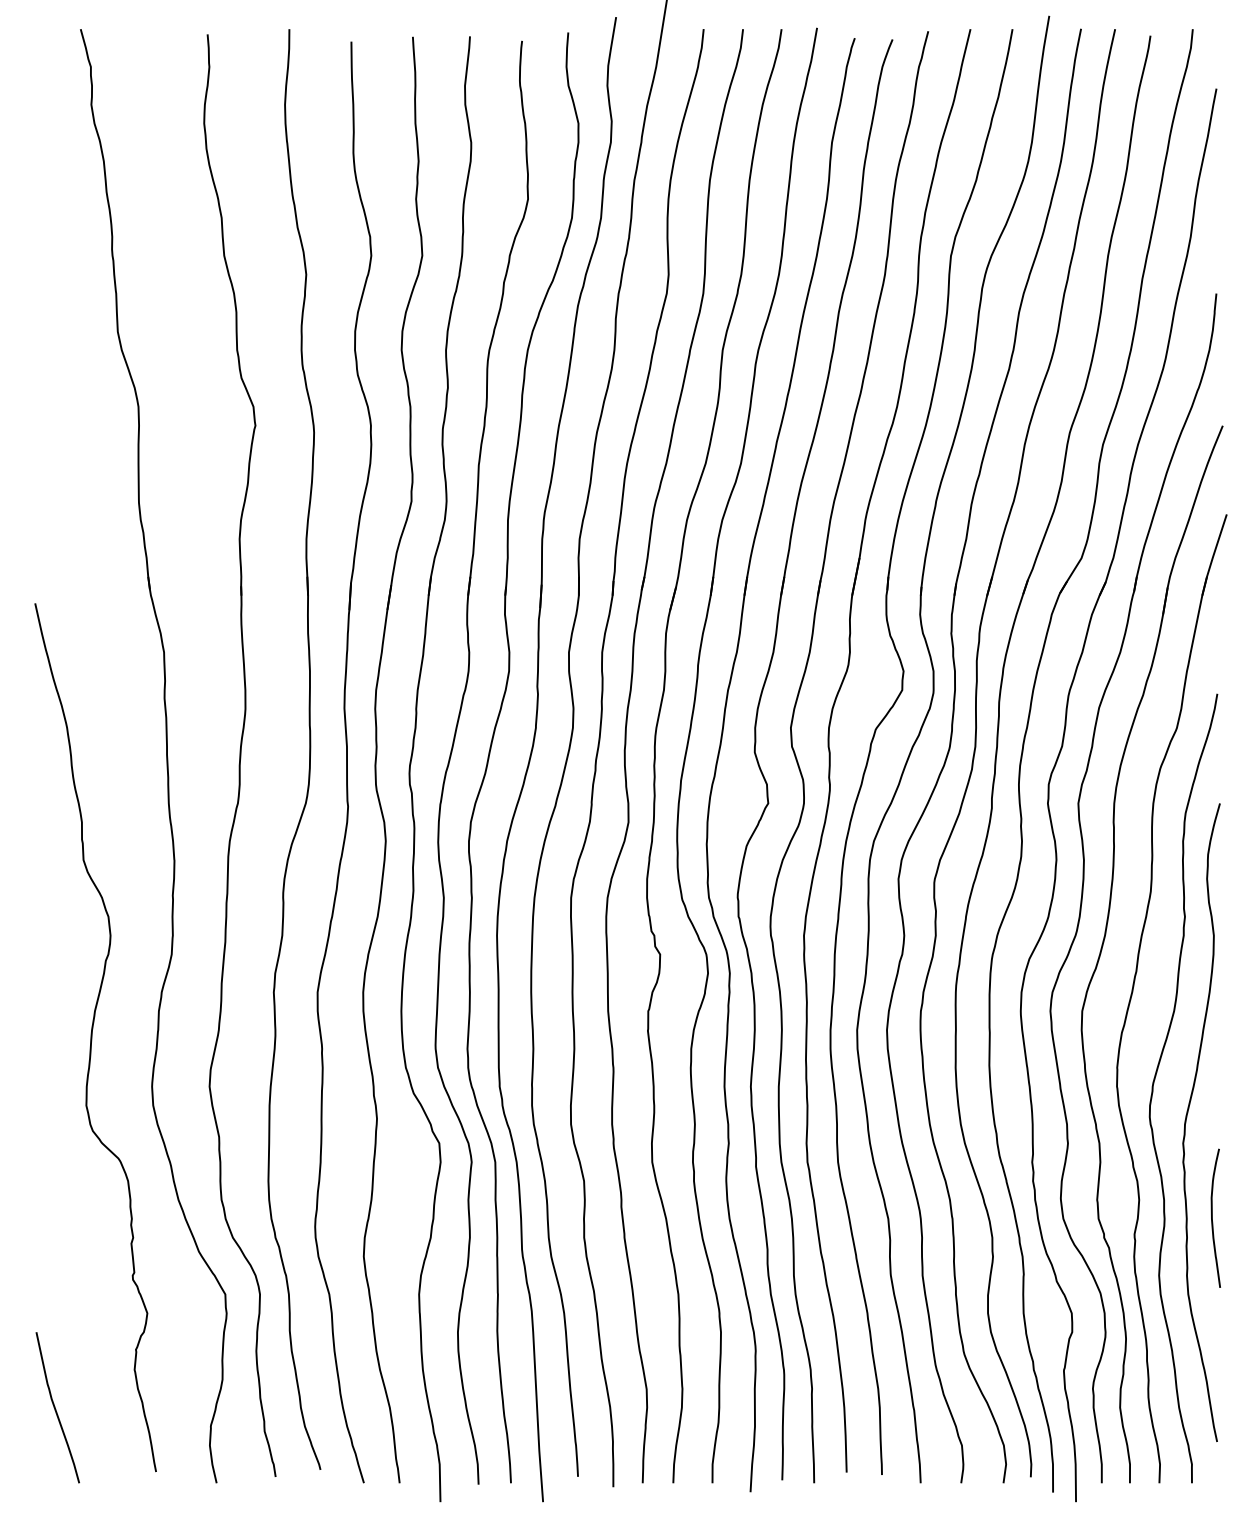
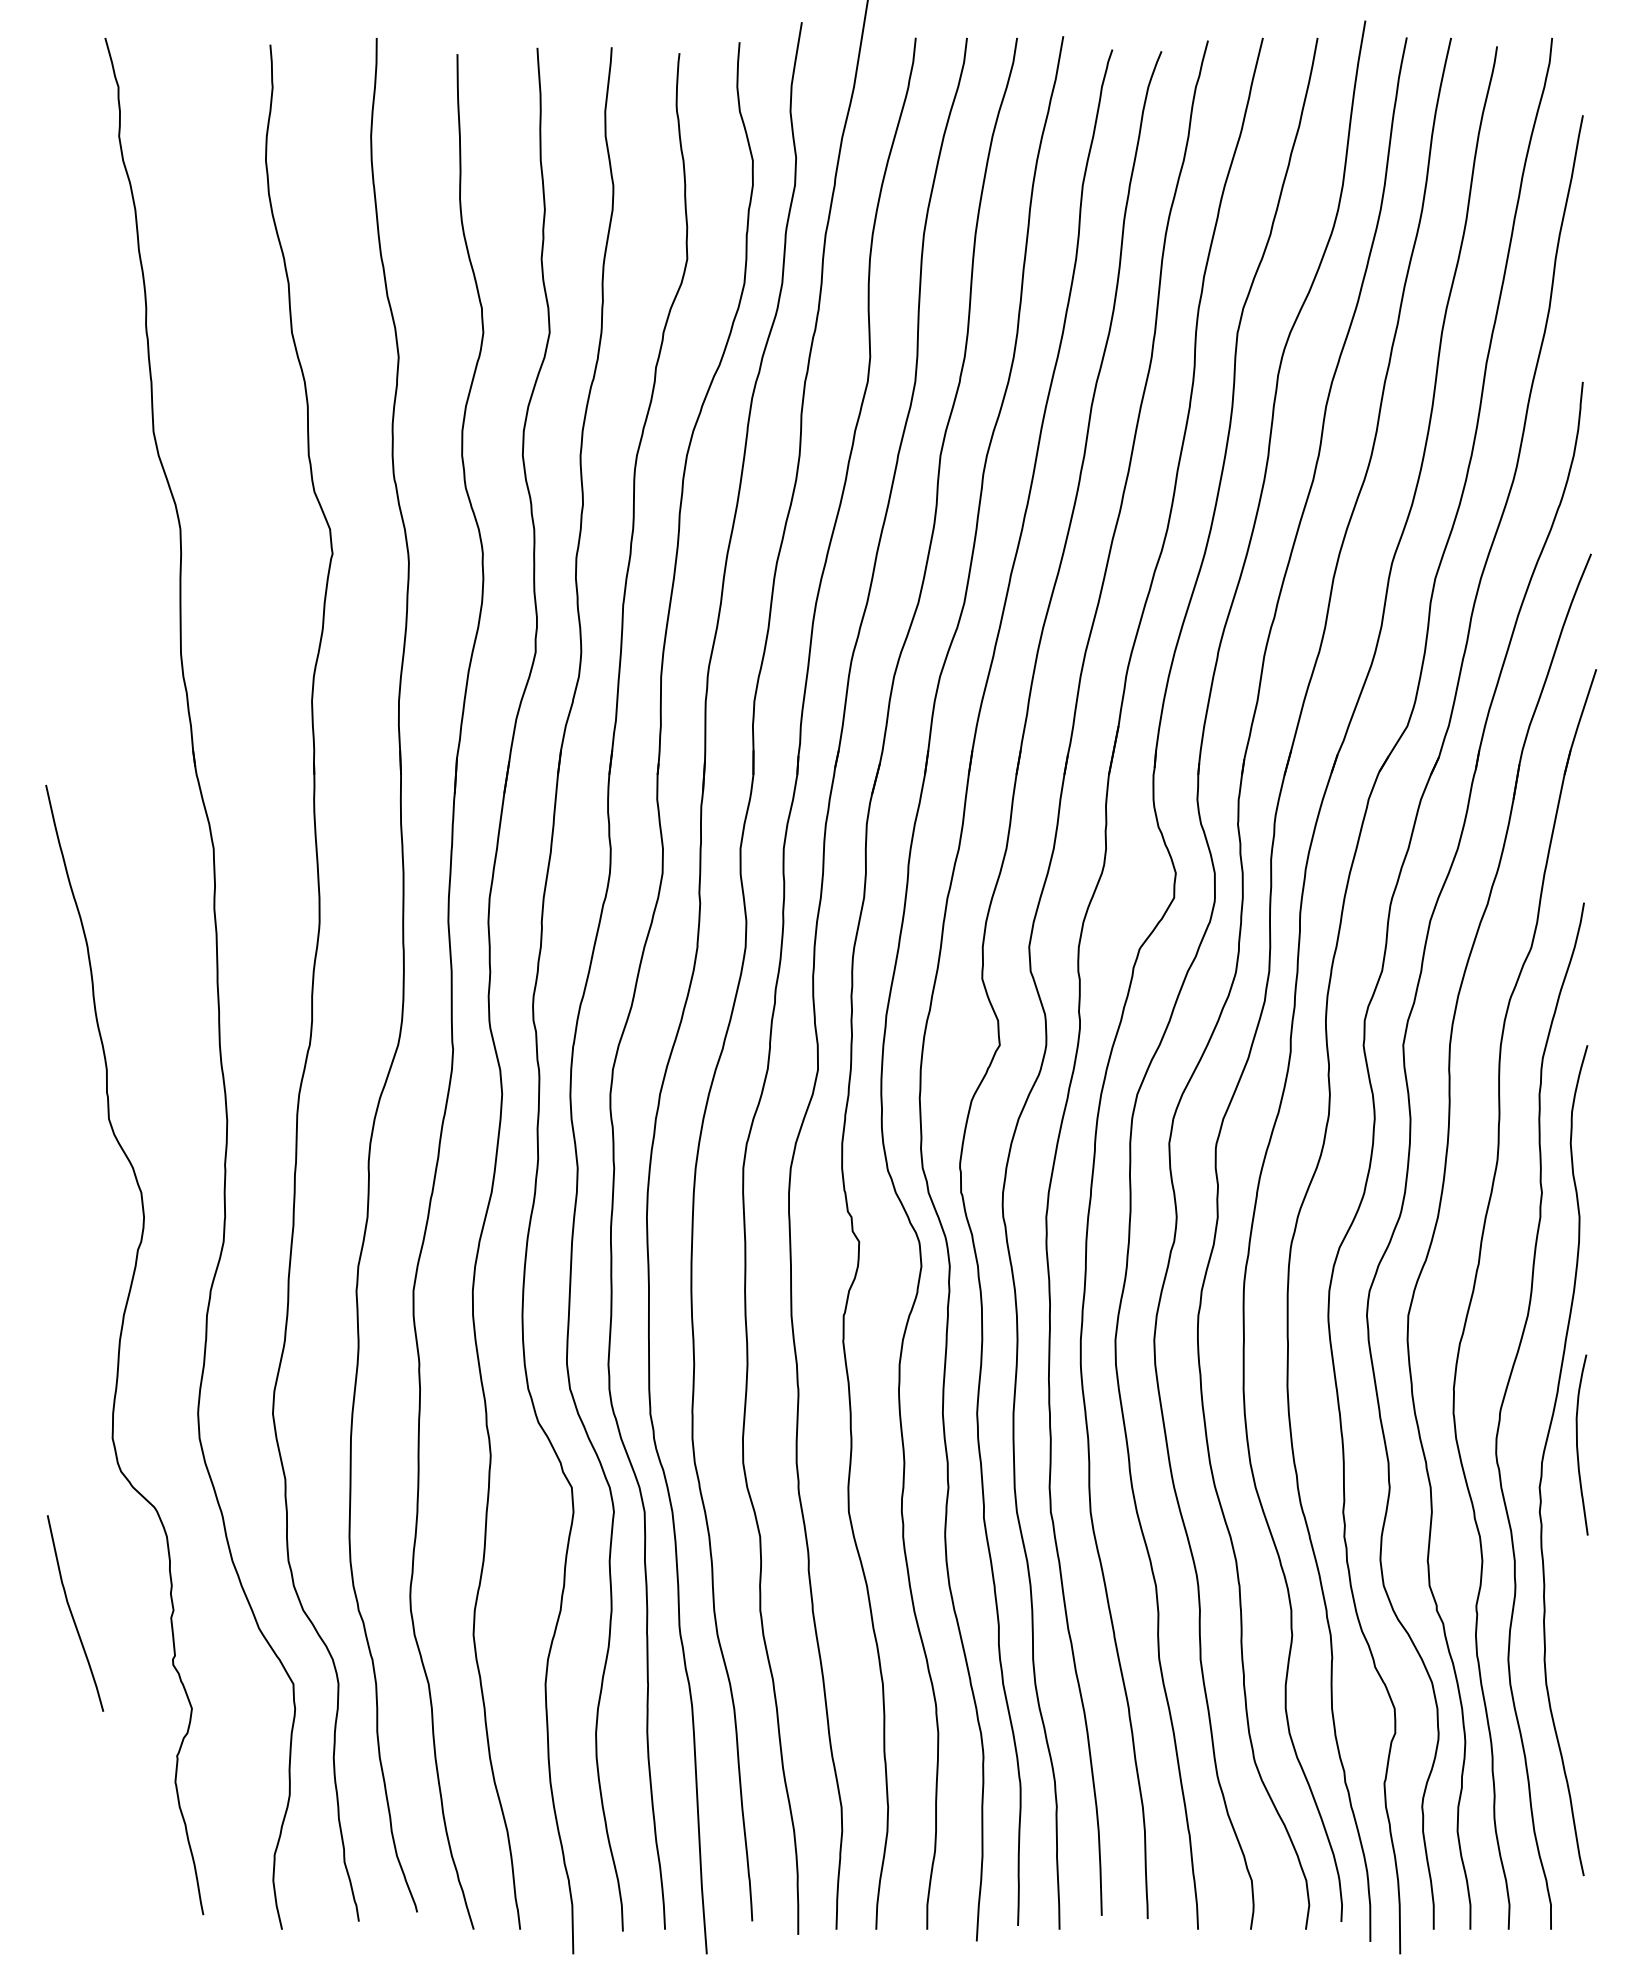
curve: (1212, 1217) -> (1577, 1444), moved
curve: (56, 1409) -> (73, 1615), moved

